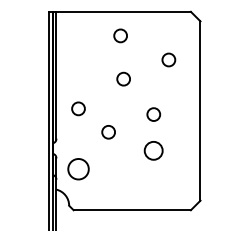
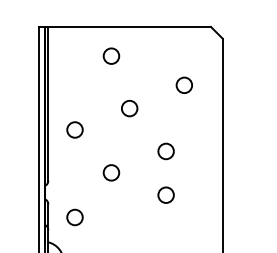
circle: (120, 35) -> (111, 55), moved
circle: (78, 108) -> (74, 129), moved
circle: (153, 150) -> (165, 194), size x0.71
circle: (78, 168) -> (74, 216), size x0.62

